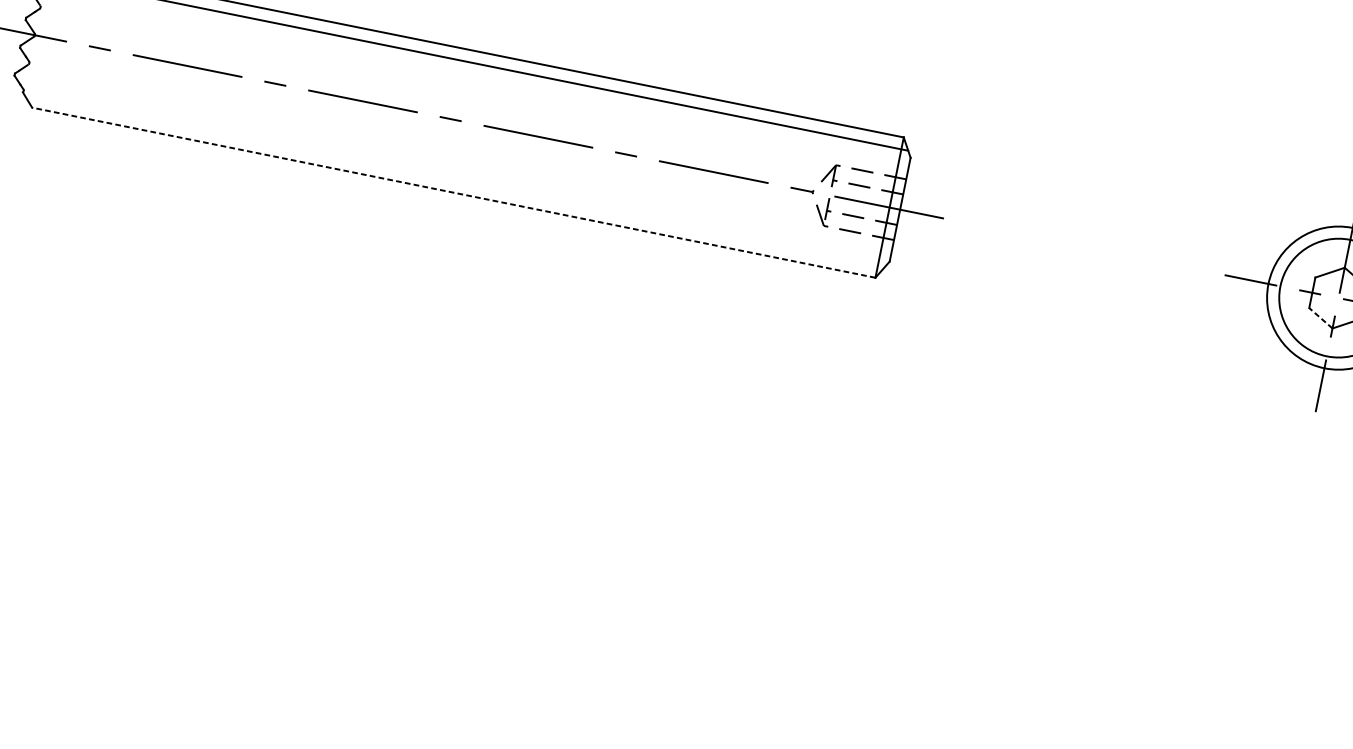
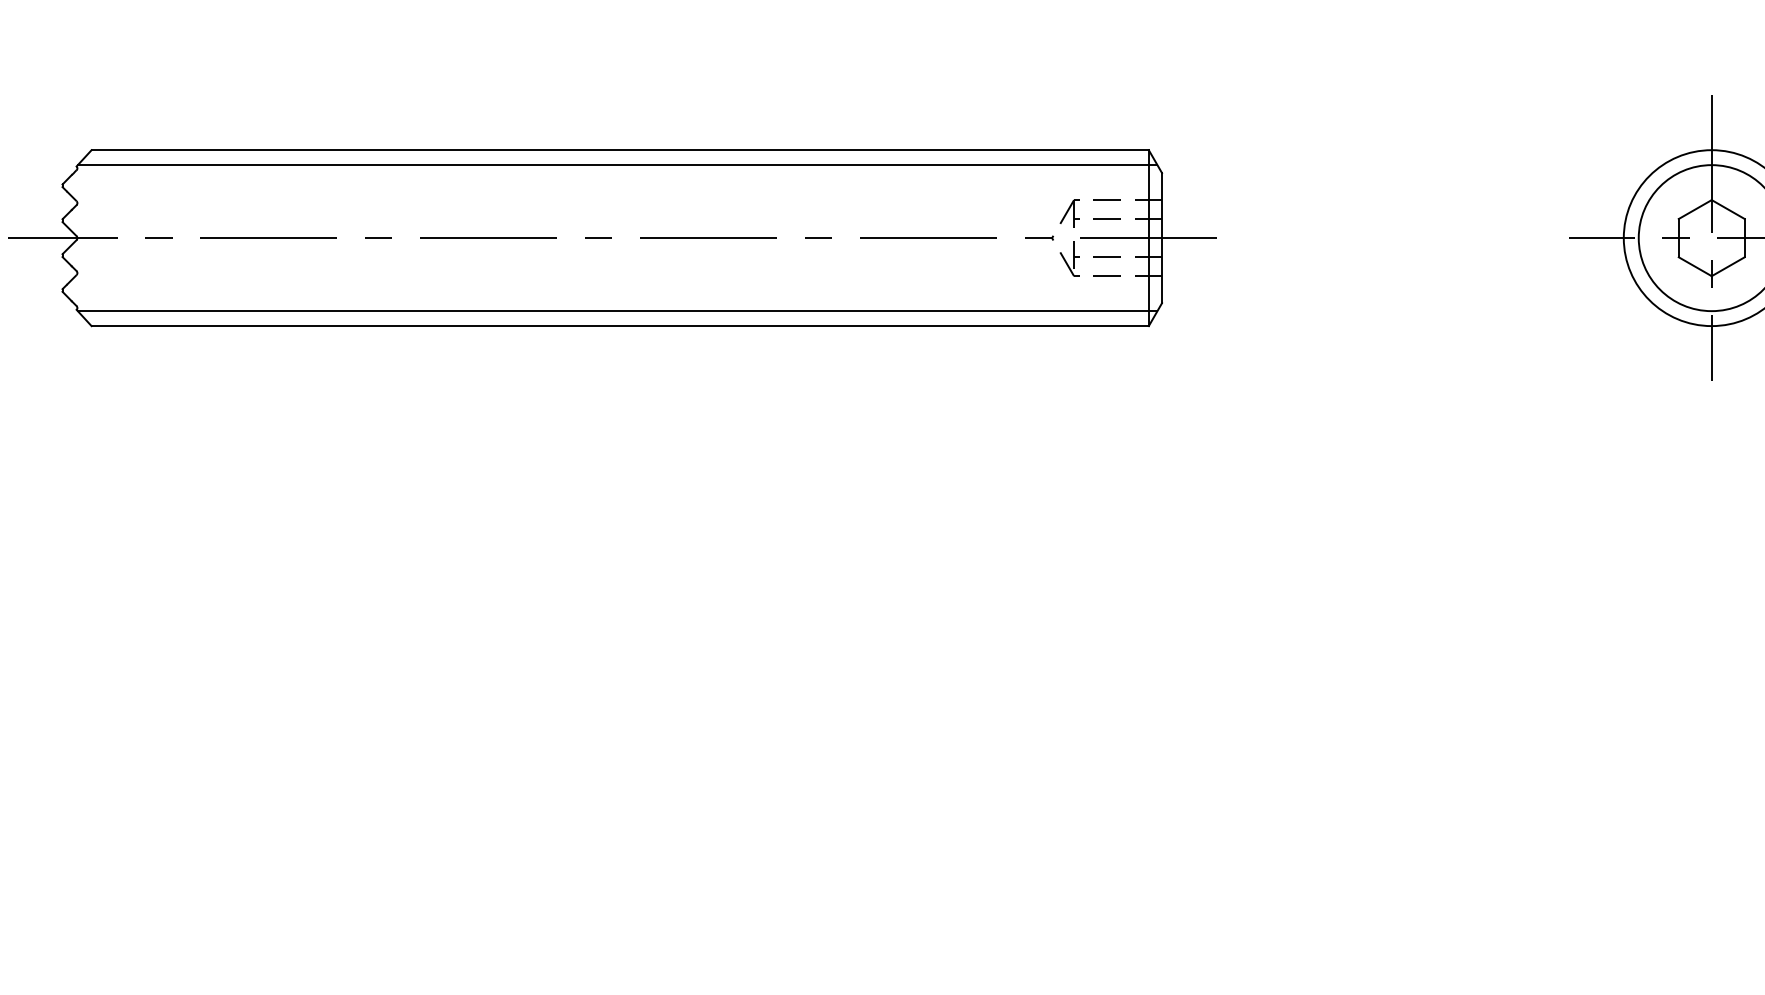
line: (454, 180) -> (617, 311), added
line: (454, 193) -> (620, 326), dashed -> solid
line: (1320, 317) -> (1694, 266), dashed -> solid

